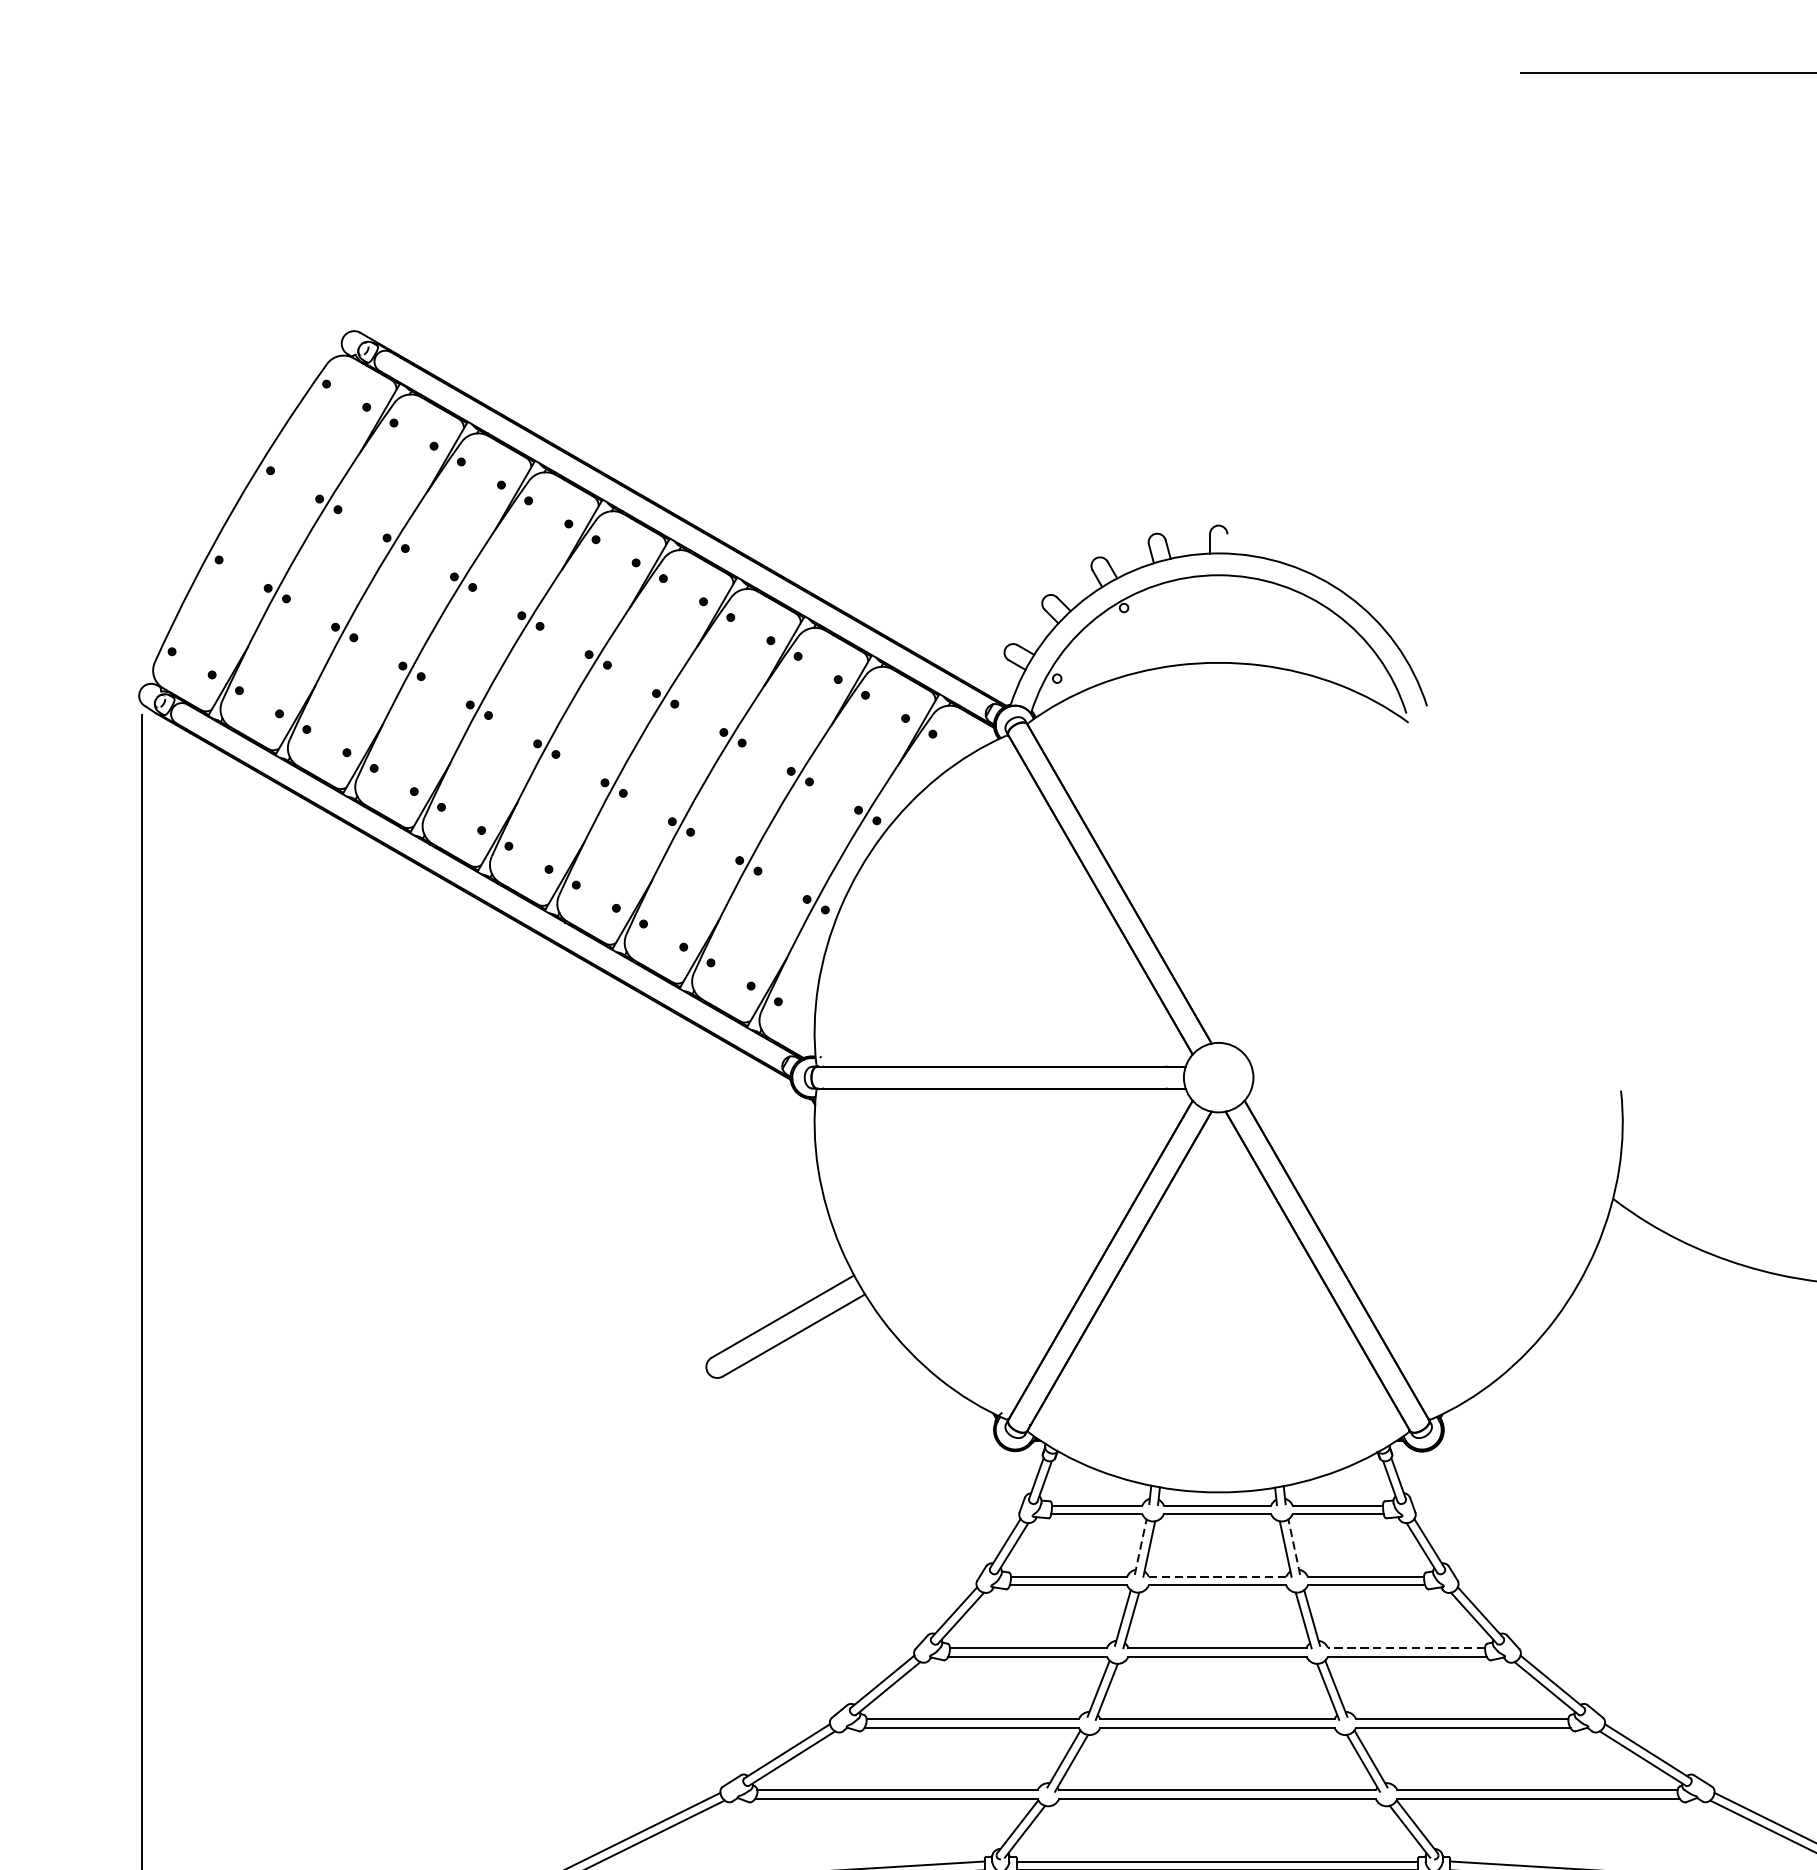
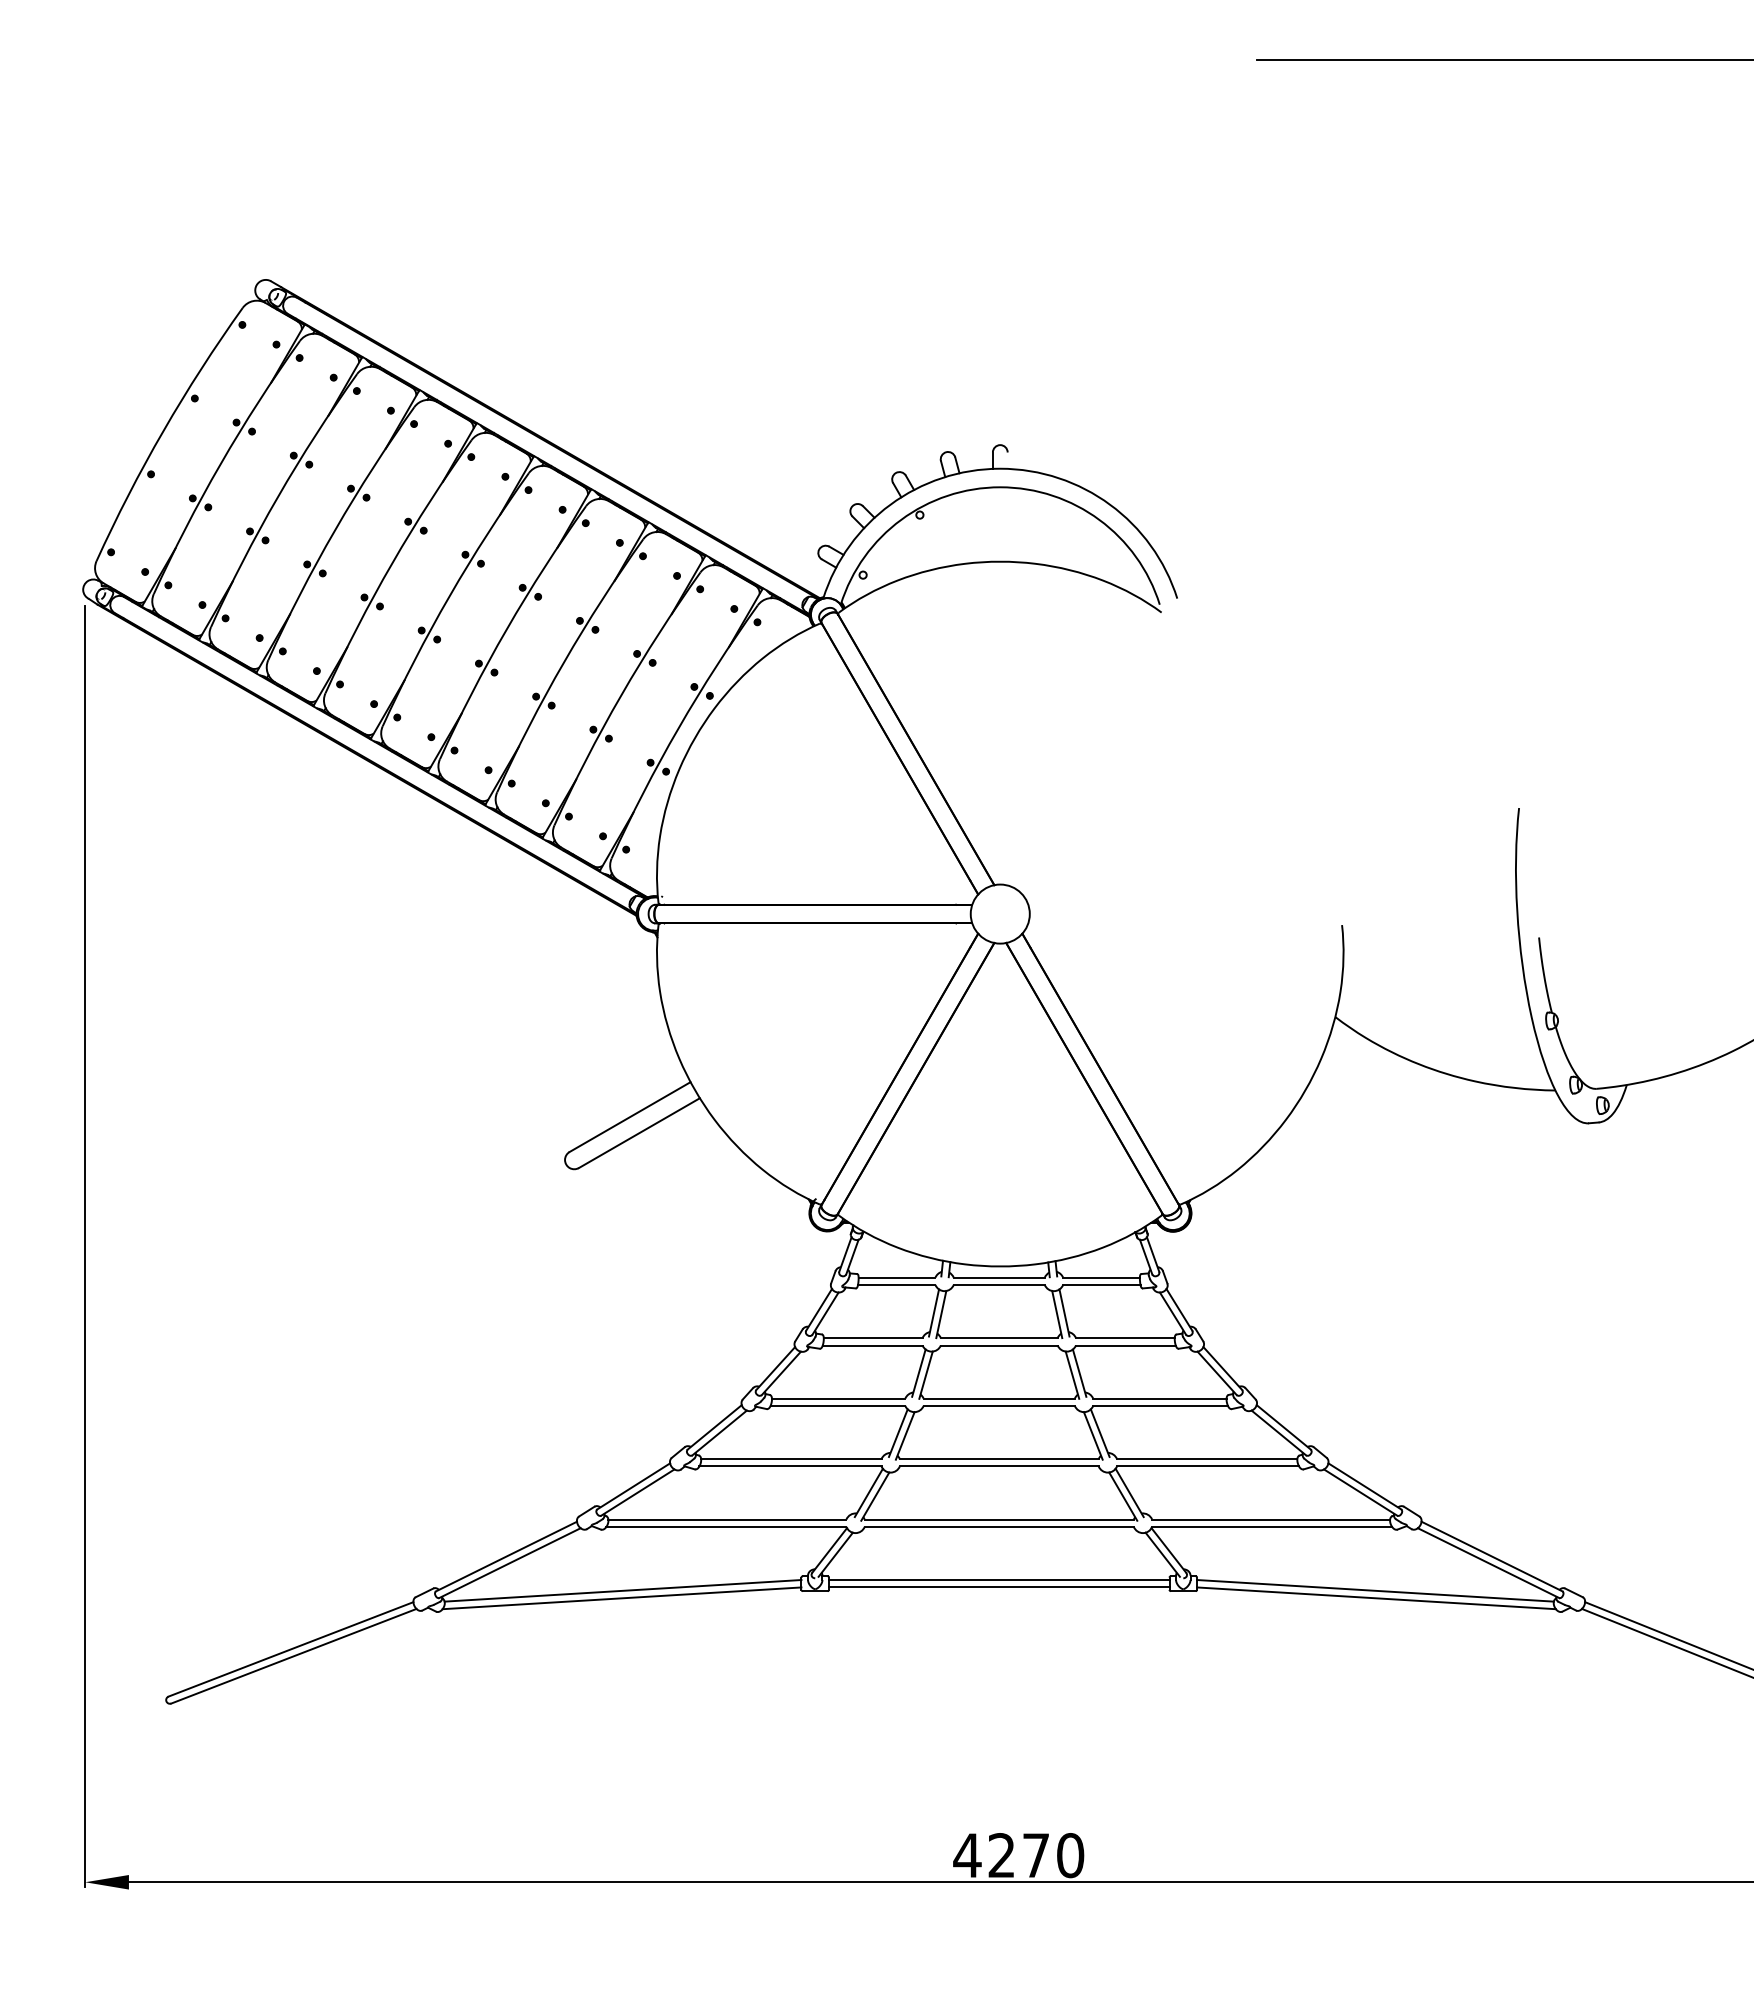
line: (1141, 1546) -> (934, 1312), dashed -> solid
line: (1294, 1546) -> (1064, 1312), dashed -> solid
line: (1216, 1577) -> (998, 1338), dashed -> solid
line: (1406, 1647) -> (1159, 1398), dashed -> solid

